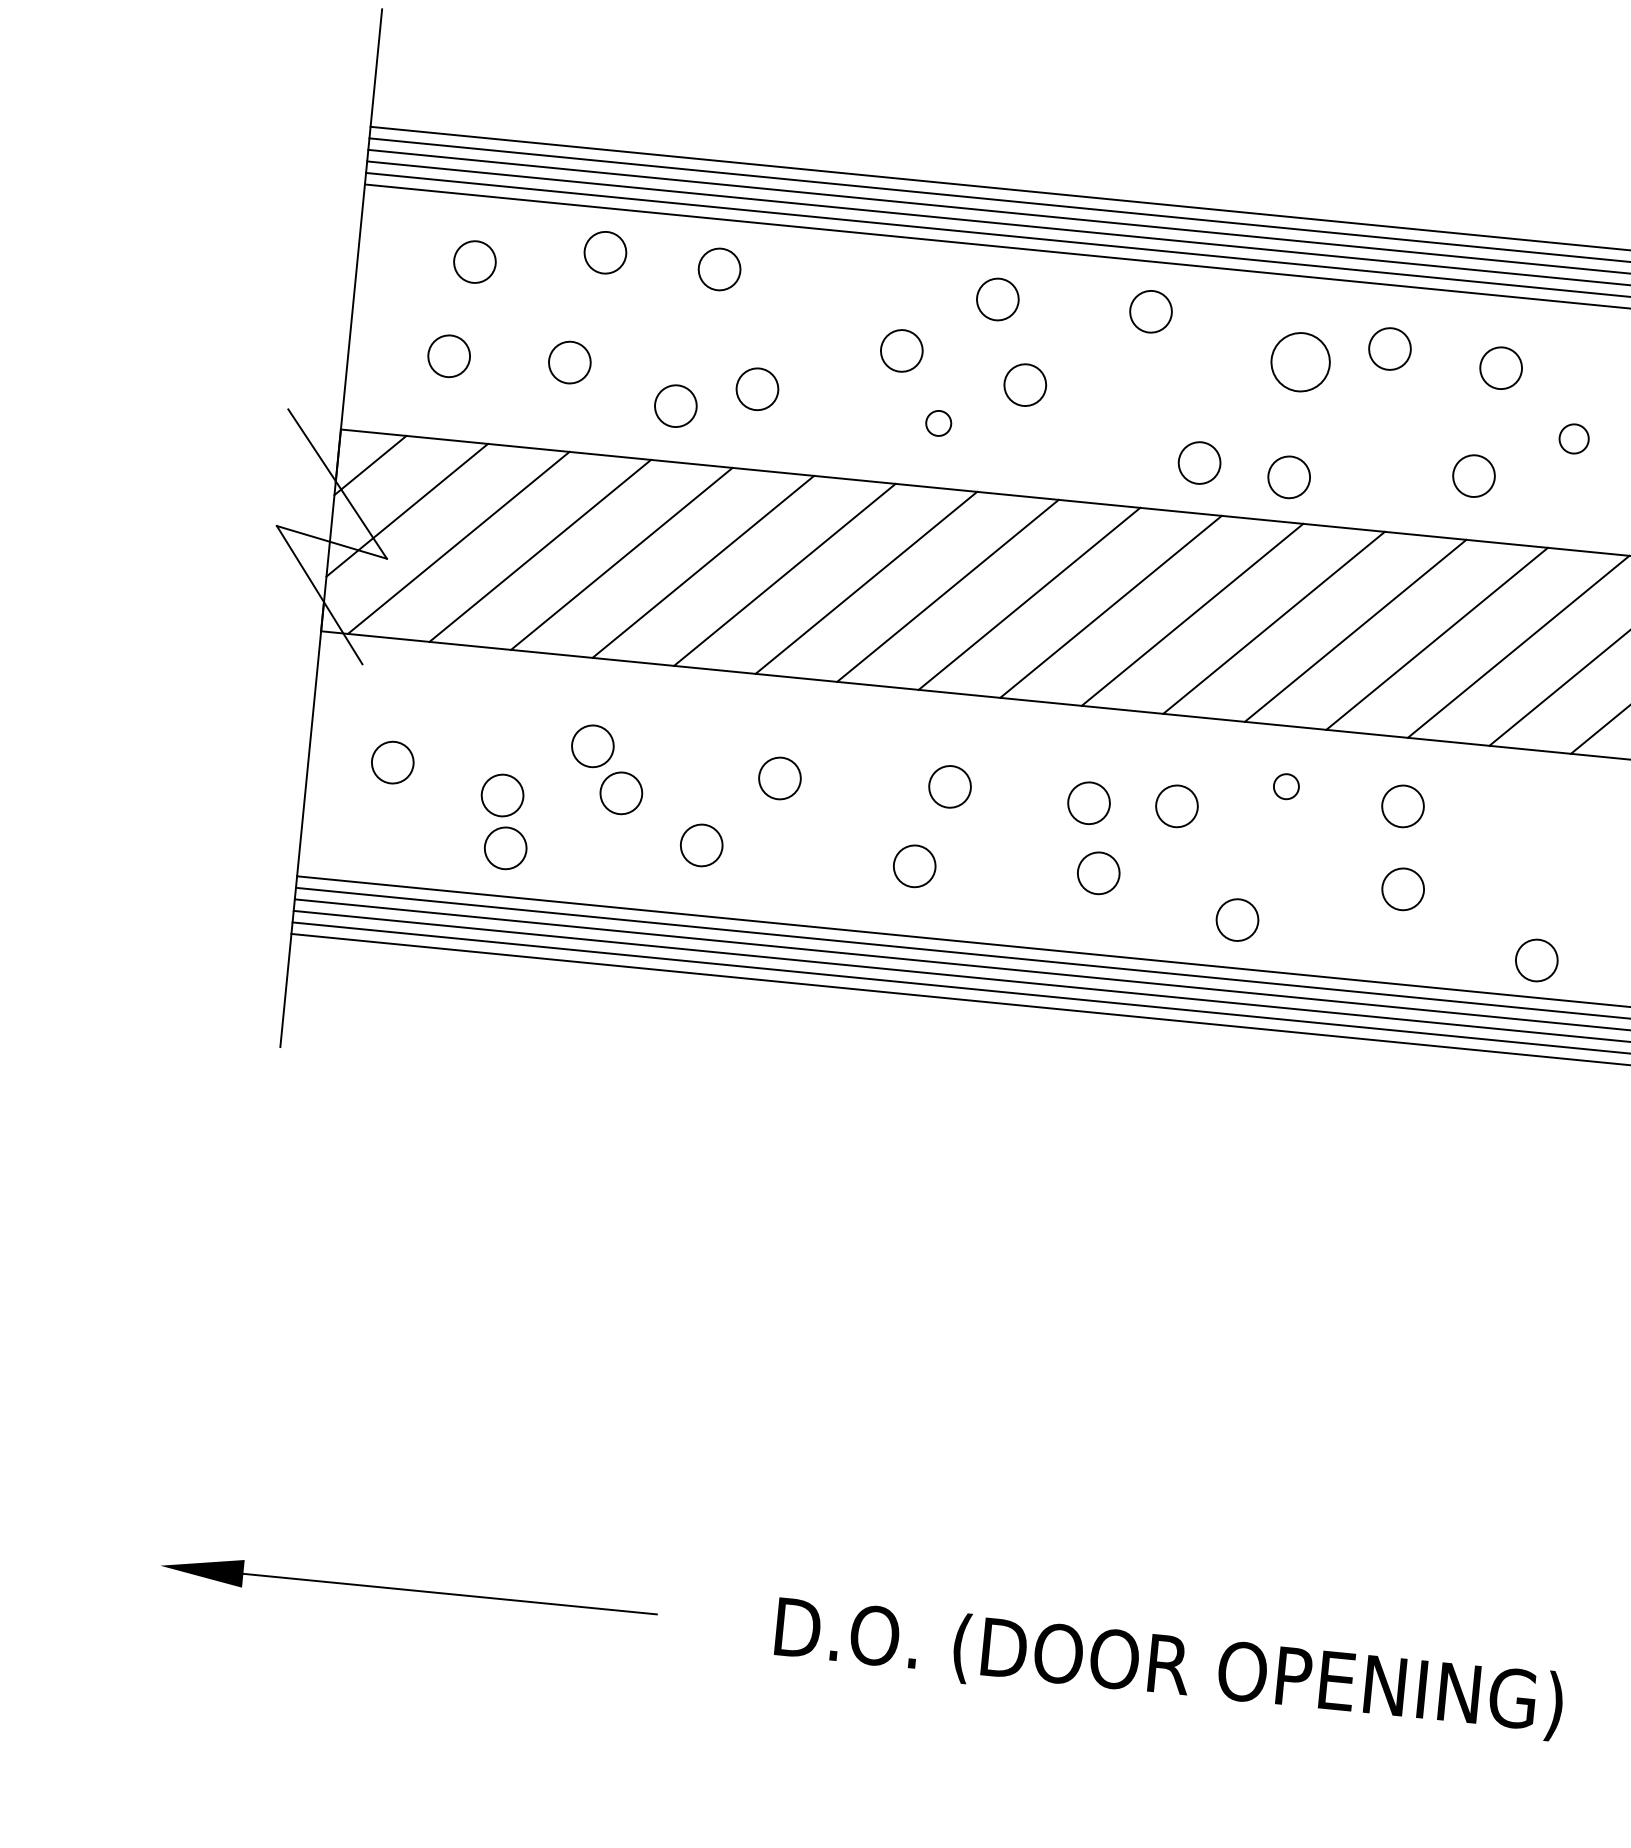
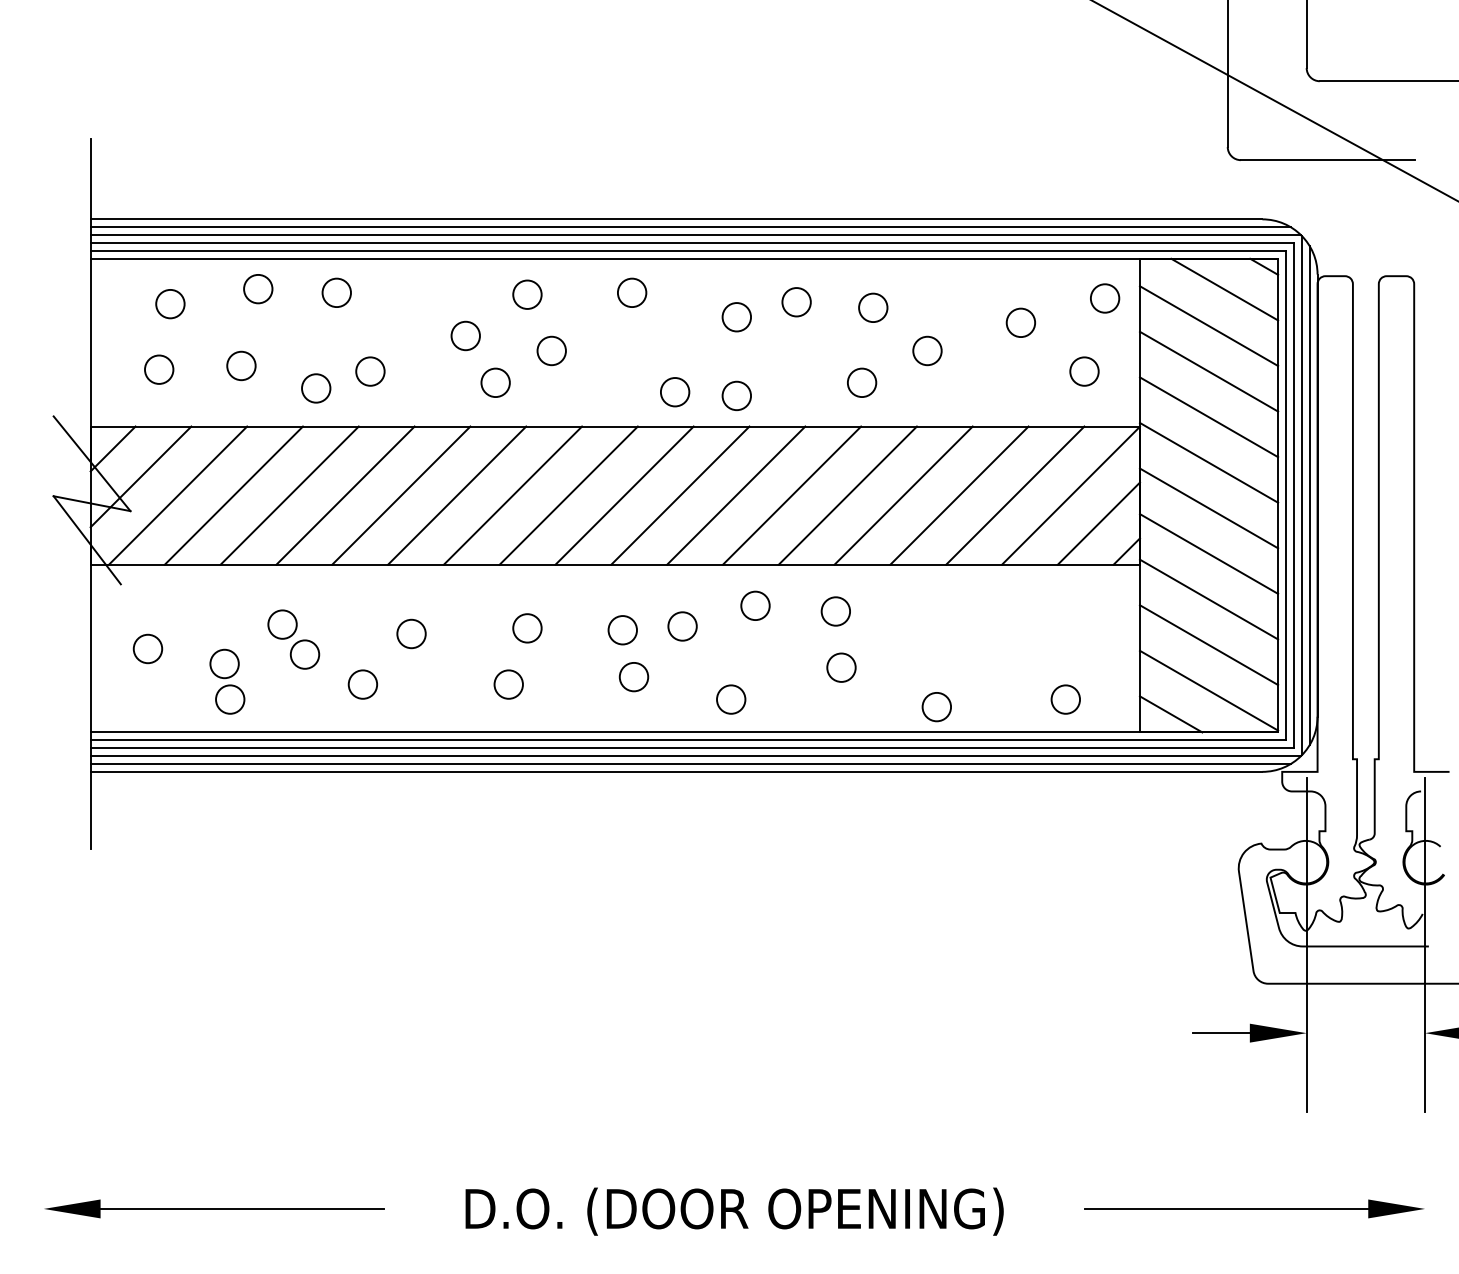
circle: (1299, 362) -> (736, 317), size x0.71
circle: (938, 423) -> (495, 382), size x1.67
circle: (1574, 438) -> (927, 350), size x1.43
circle: (1286, 786) -> (755, 605), size x1.67

